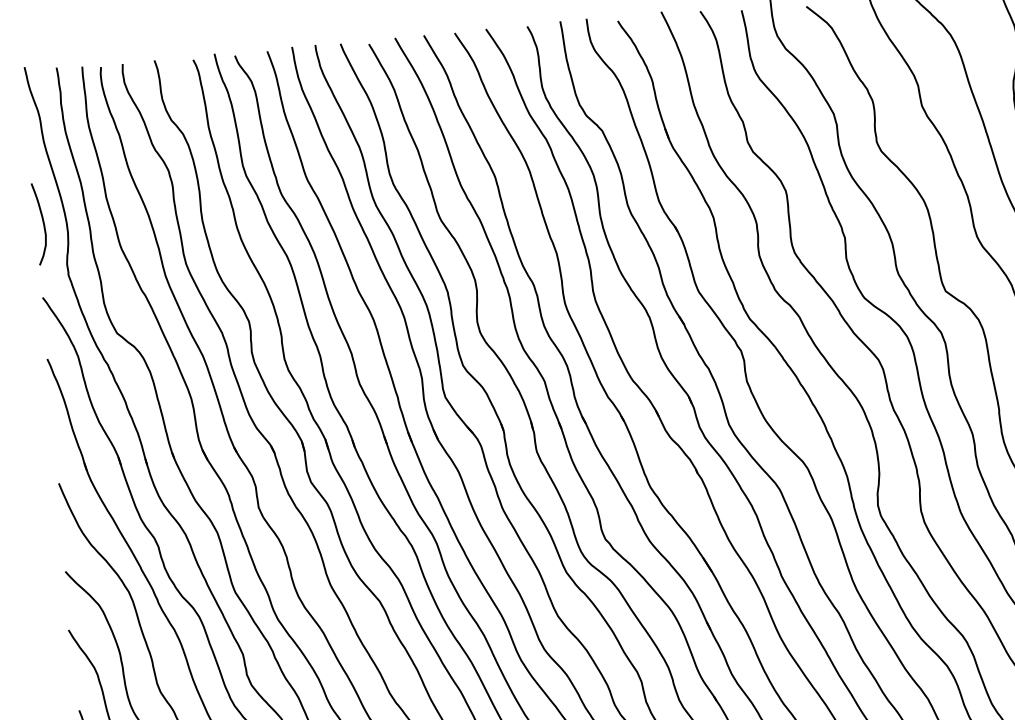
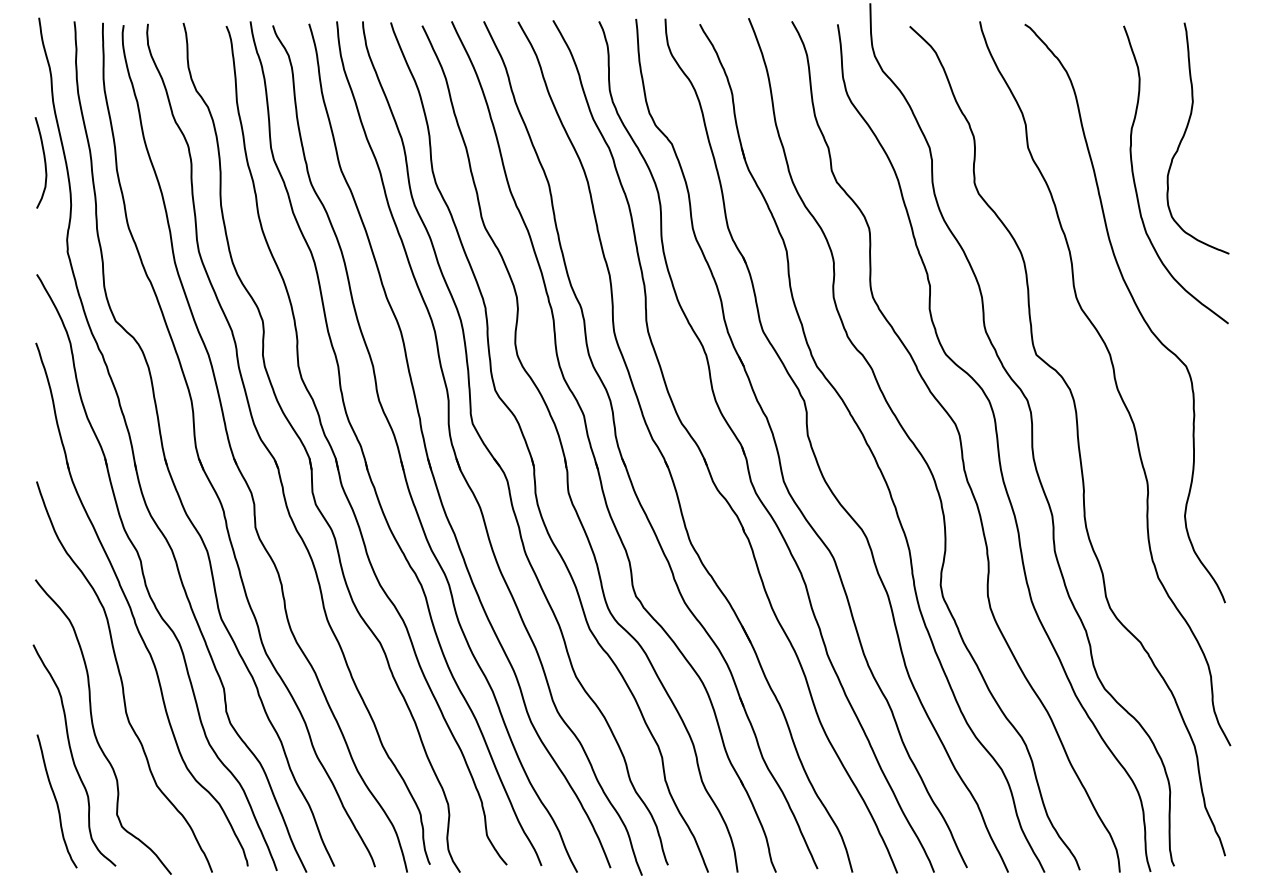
curve: (43, 223) -> (44, 162), moved

